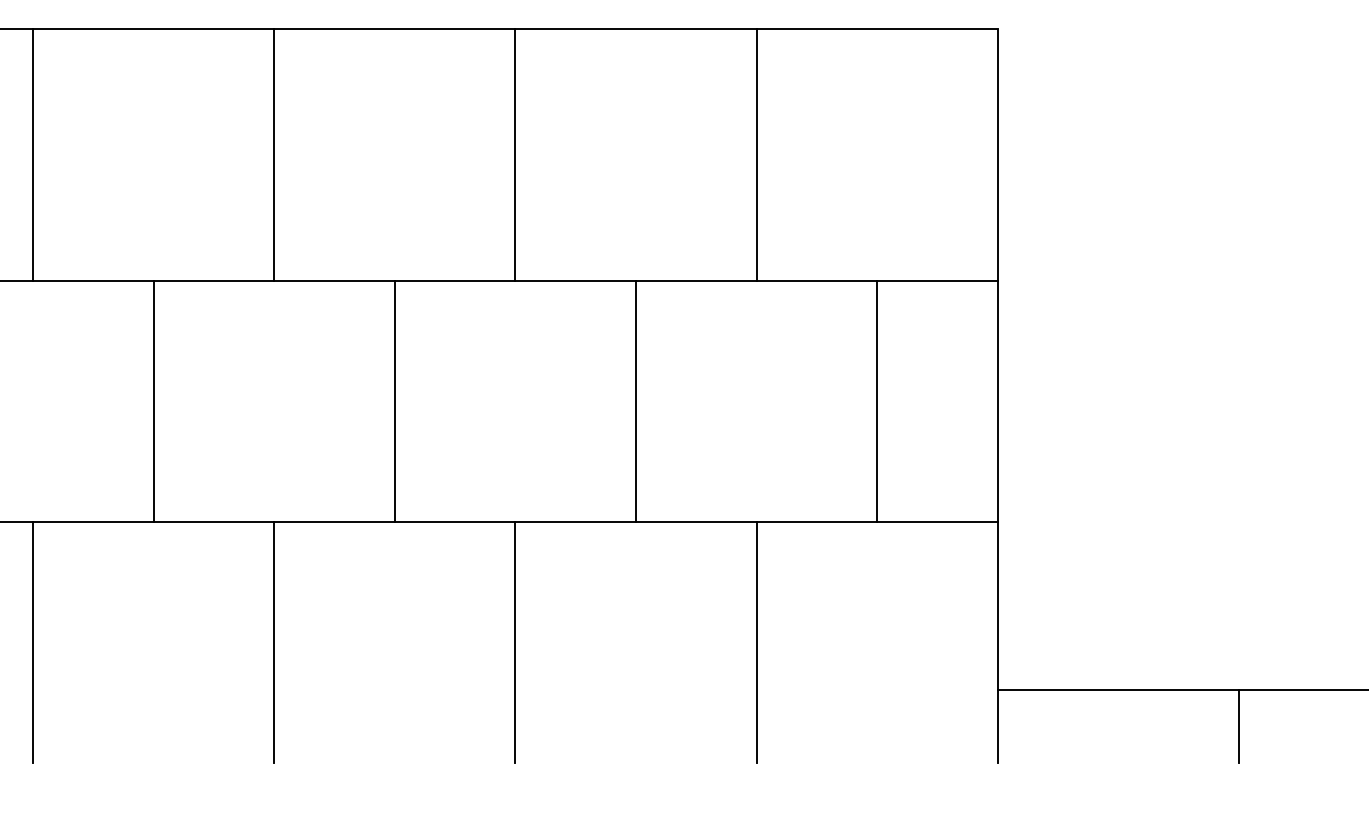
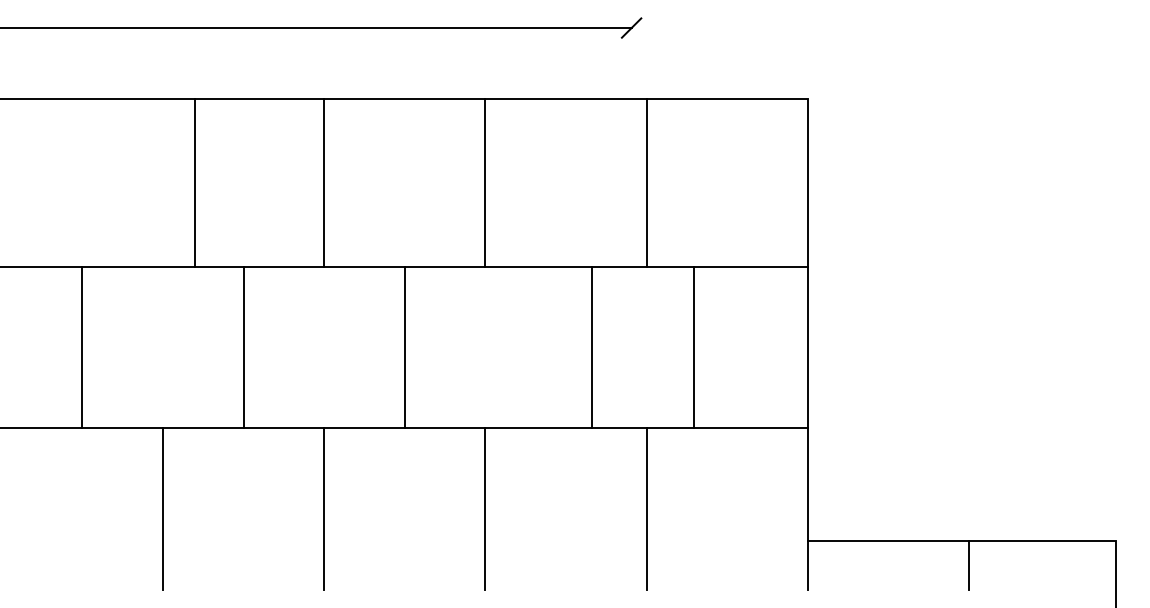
line: (32, 154) -> (194, 182), moved
line: (636, 400) -> (592, 347), moved
line: (877, 400) -> (694, 347), moved

